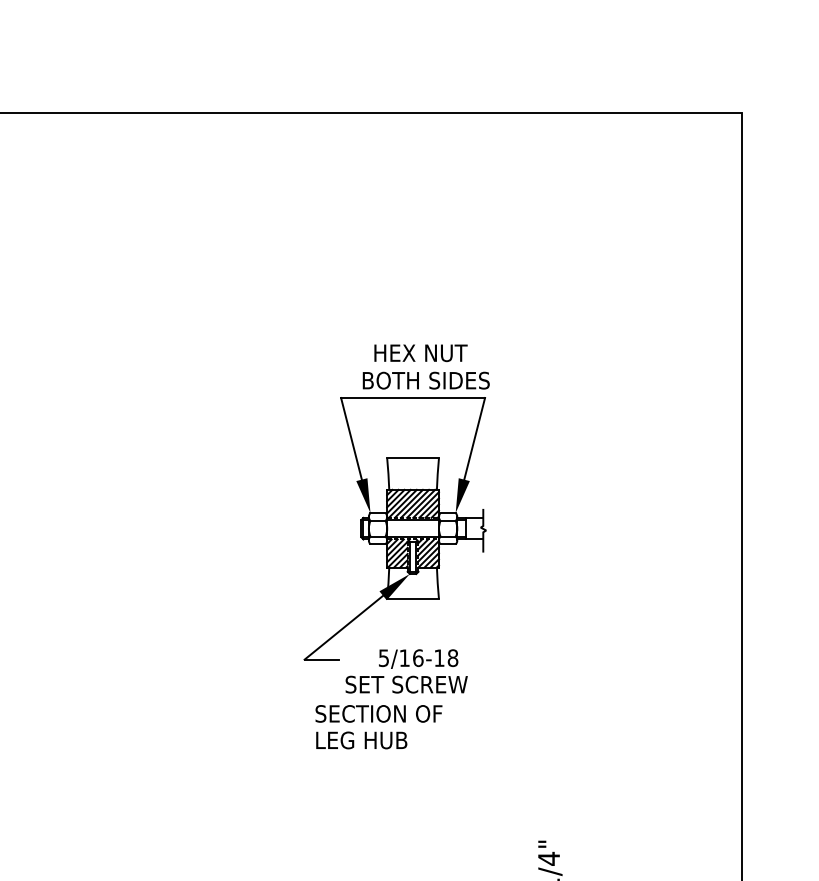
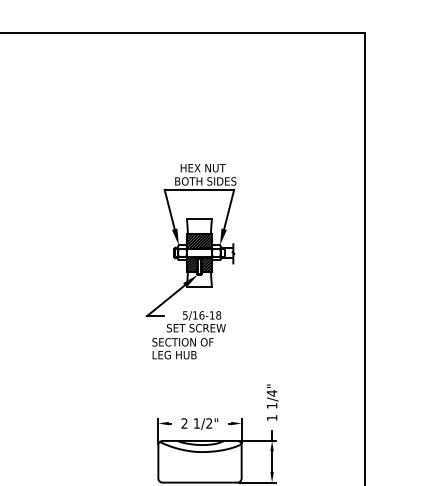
part: (396, 546) -> (191, 261), moved

